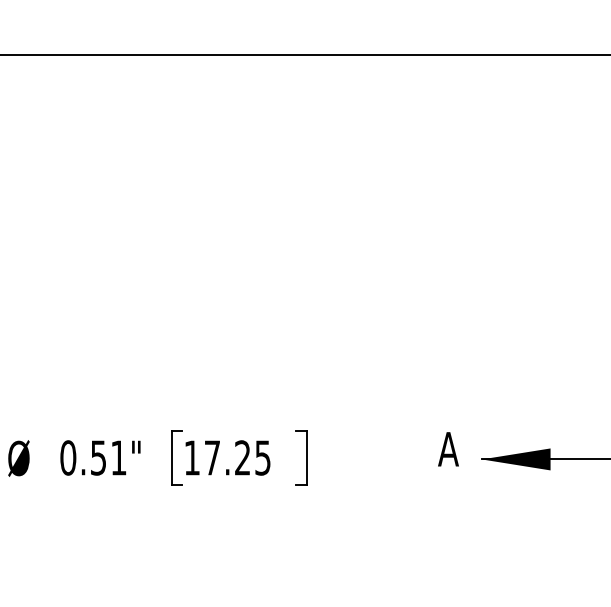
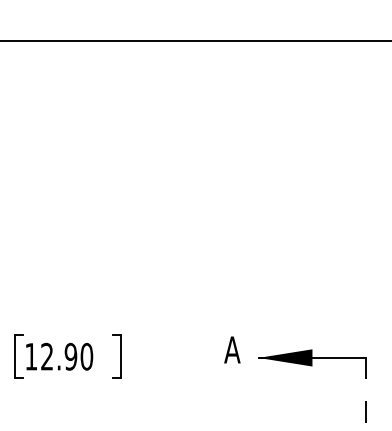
text: (237, 457) -> (66, 356), 17.25 -> 12.90

